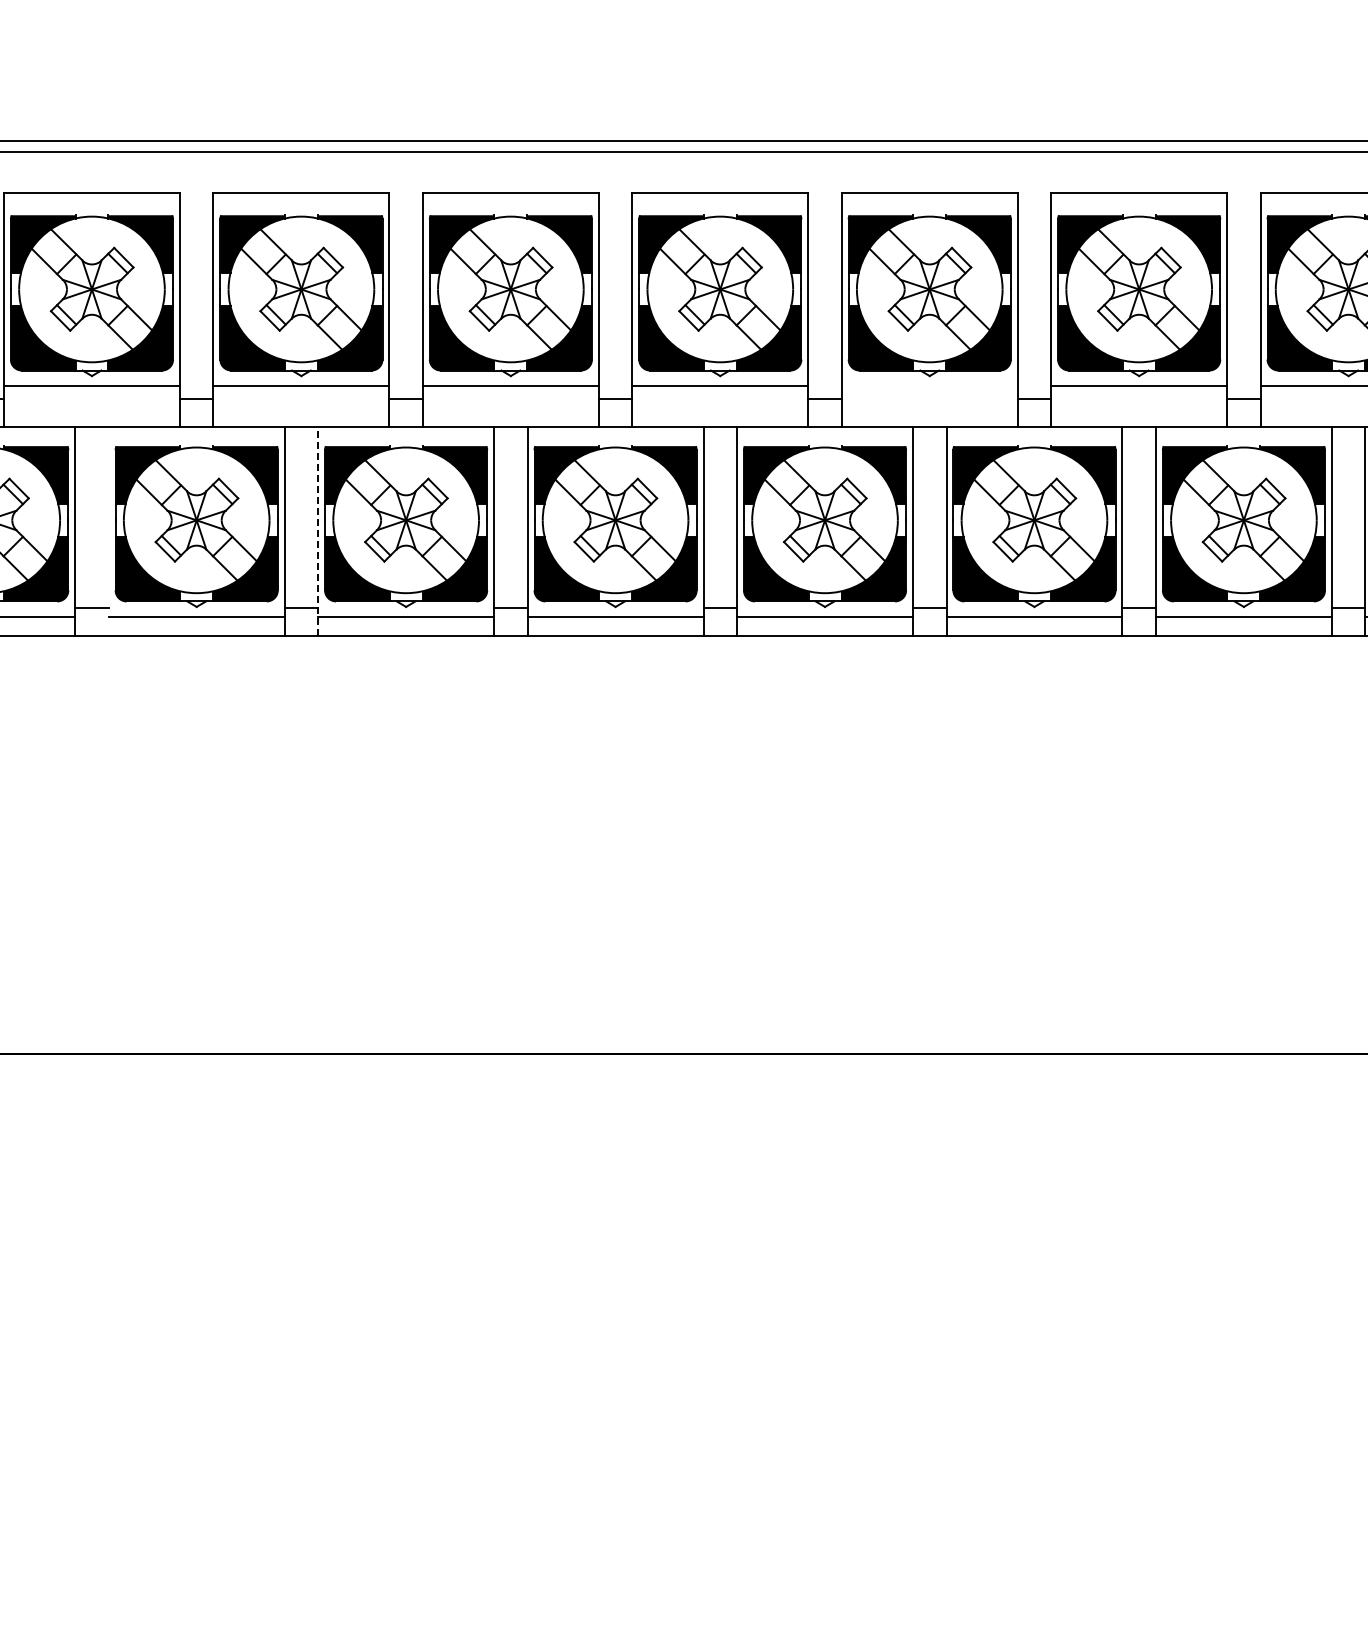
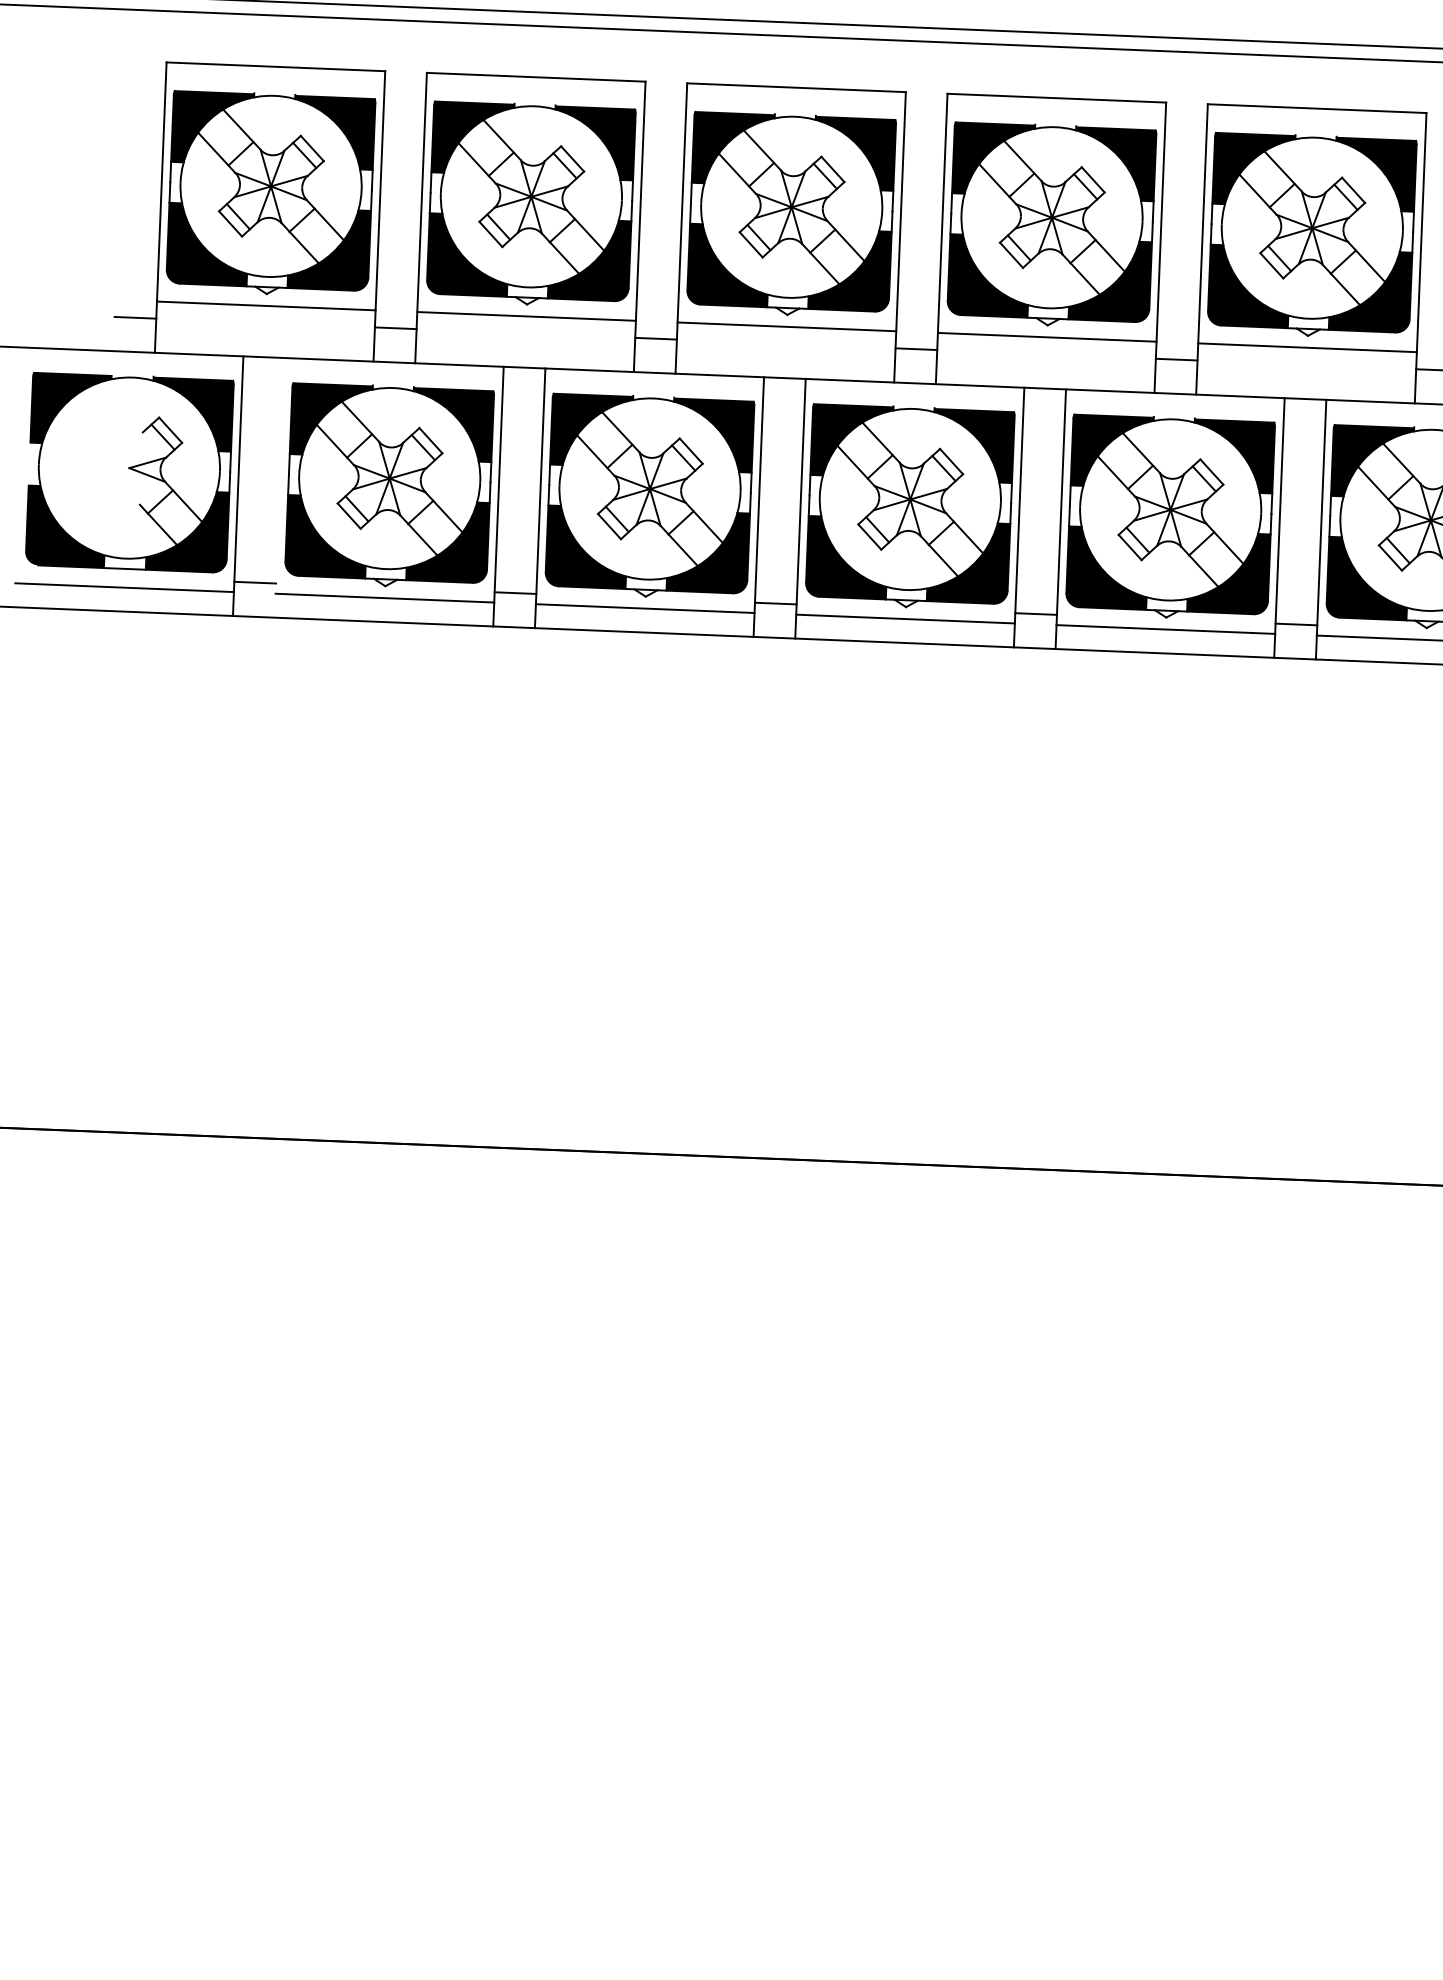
line: (929, 385) -> (1307, 347), added
line: (318, 530) -> (540, 497), dashed -> solid

